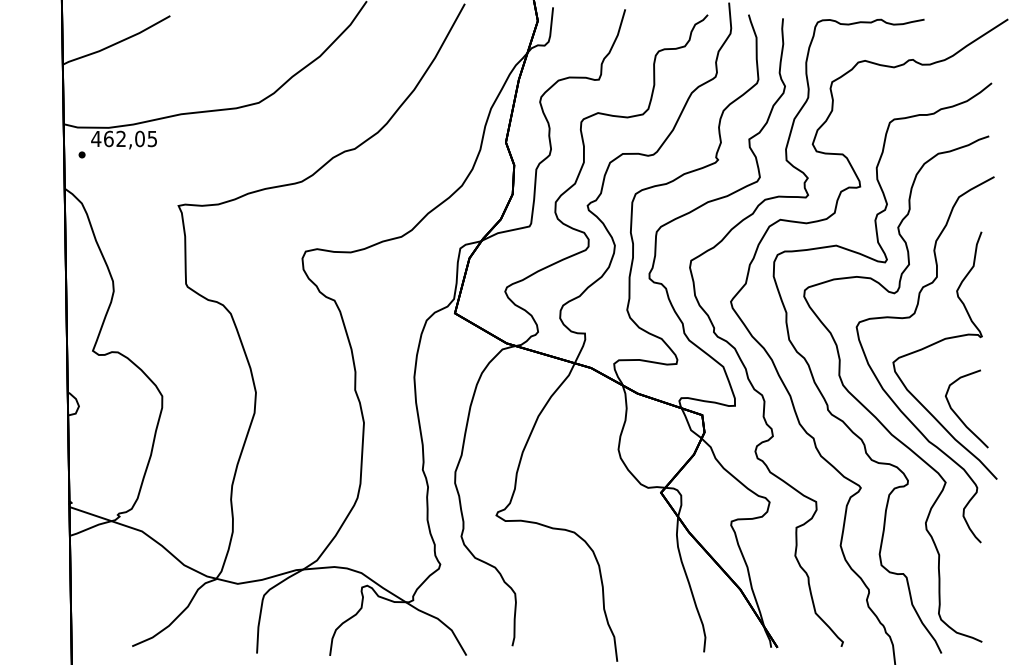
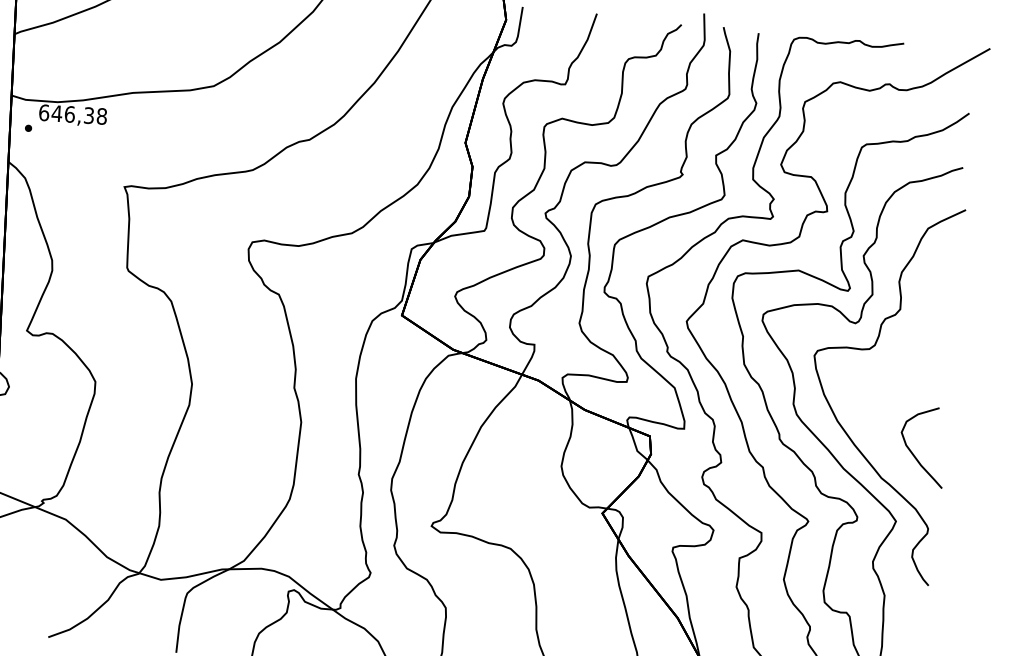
text: (124, 138) -> (73, 114), 462,05 -> 646,38
curve: (937, 343) -> (896, 377), removed

